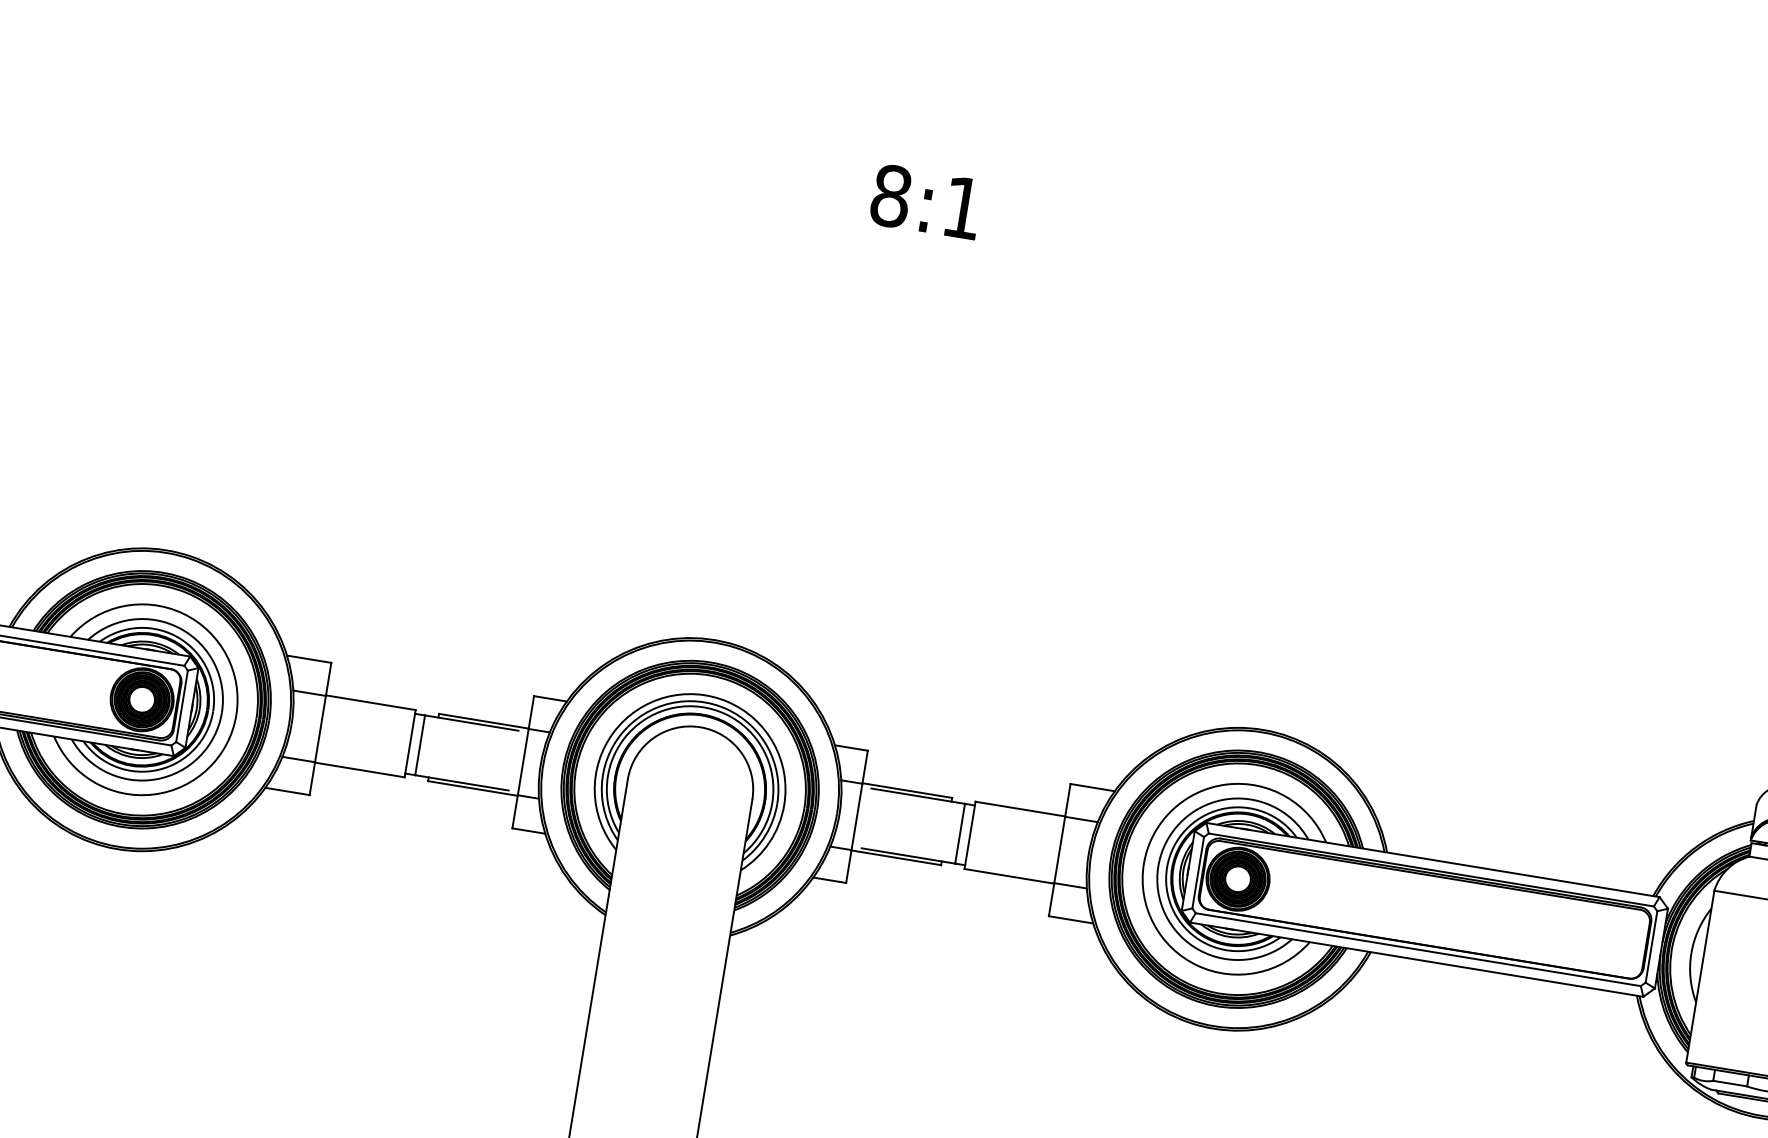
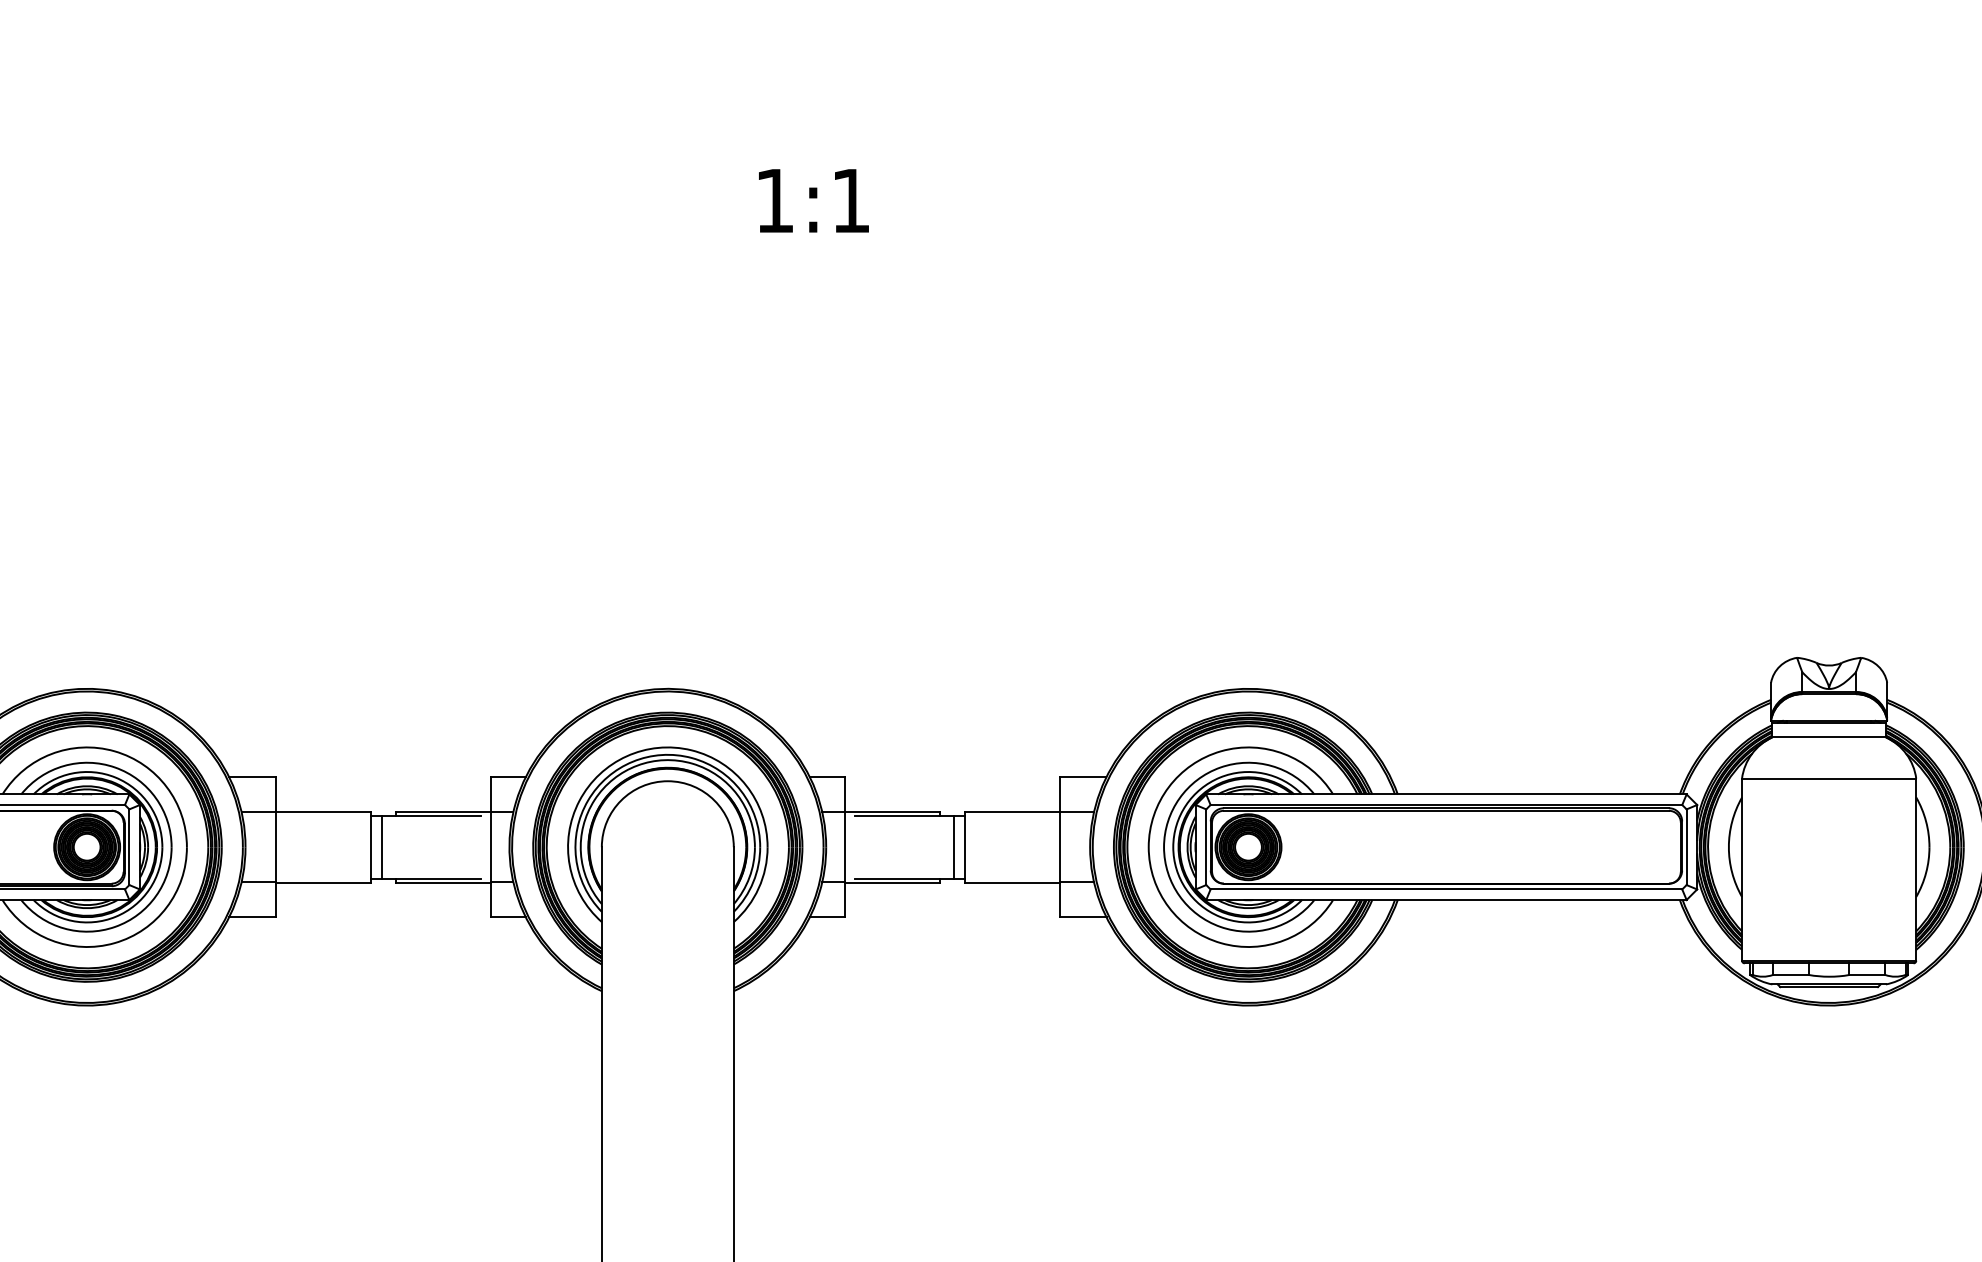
text: (890, 195) -> (774, 200), 8:1 -> 1:1

